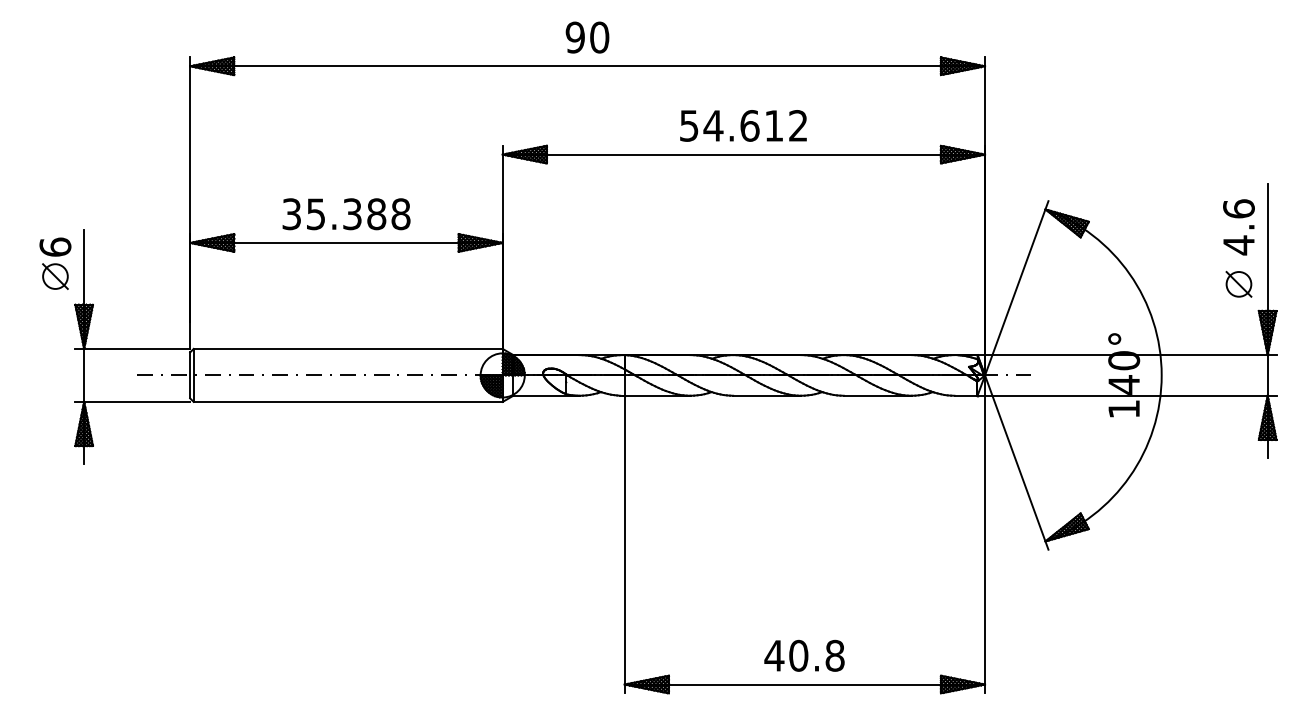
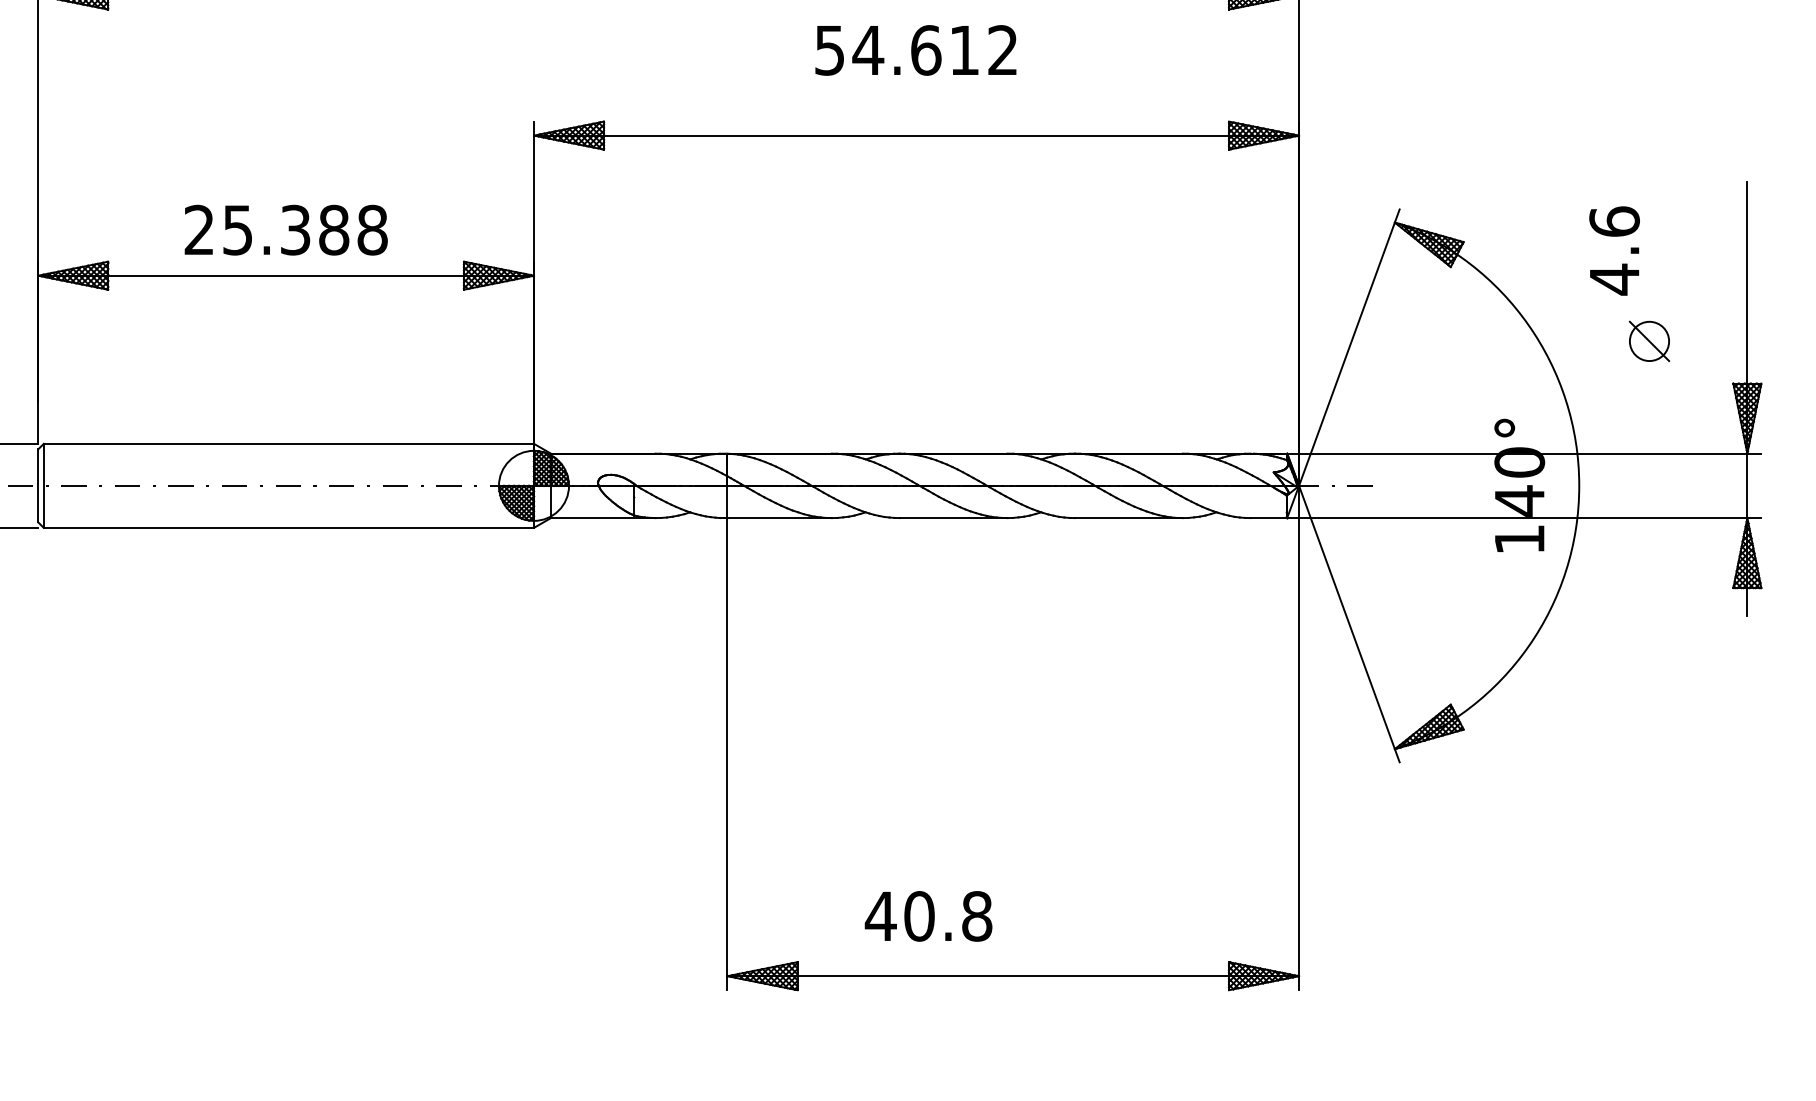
text: (743, 125) -> (915, 49), moved
text: (291, 214) -> (198, 230), 35.388 -> 25.388
text: (1238, 227) -> (1613, 251), moved
part: (1238, 283) -> (1648, 340), moved
text: (804, 655) -> (928, 915), moved

